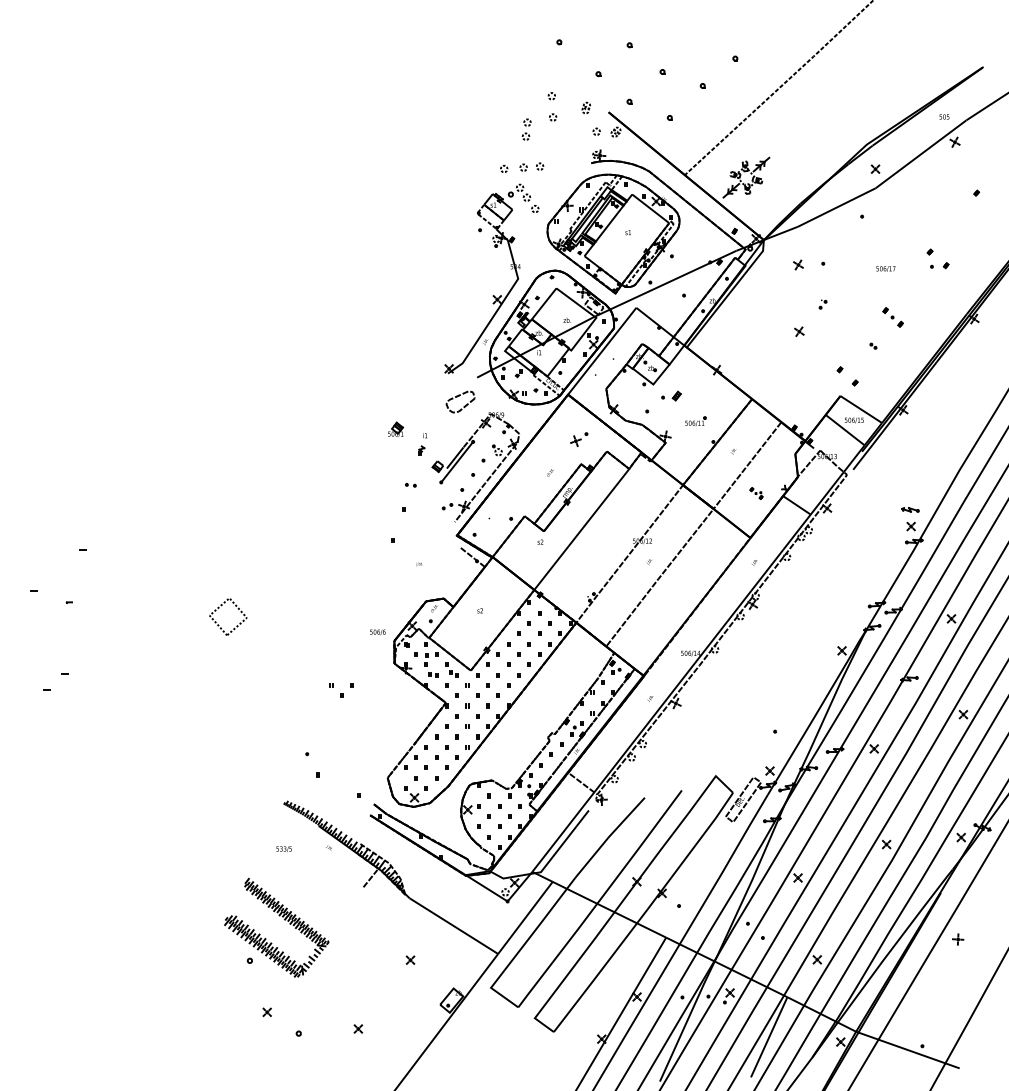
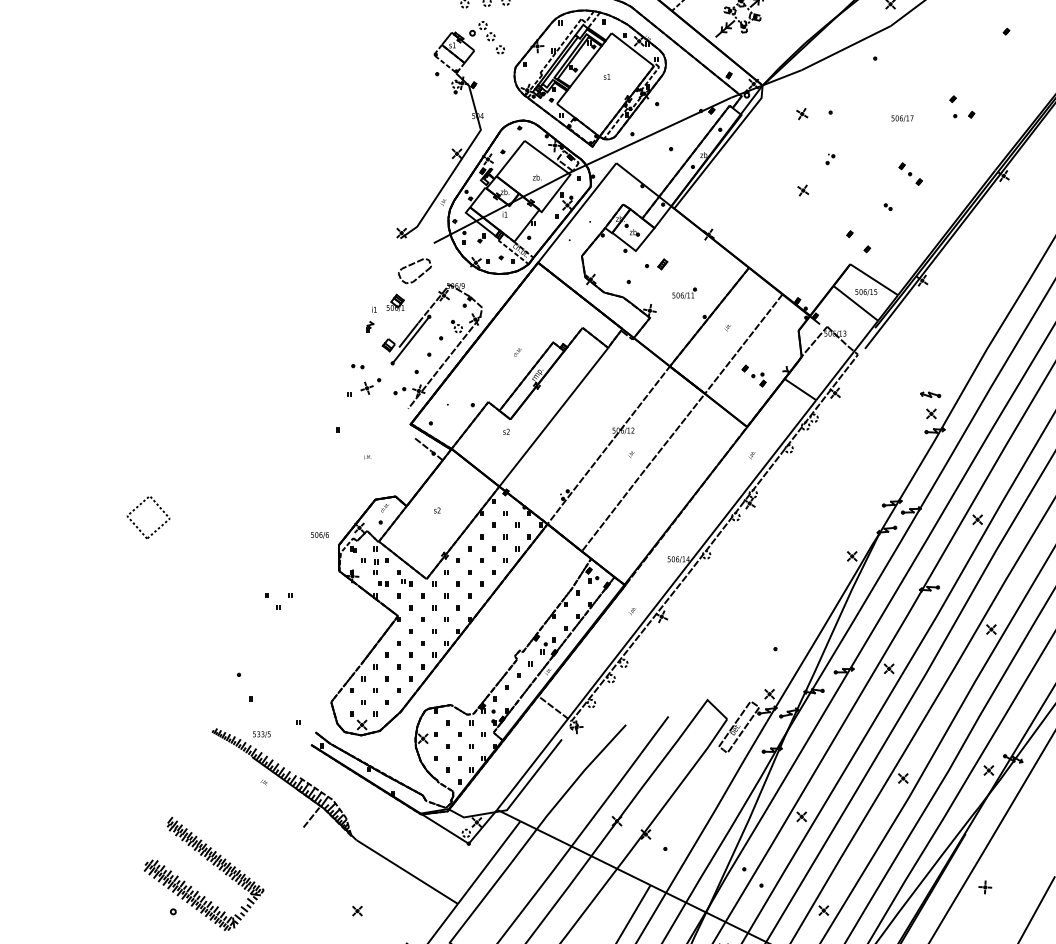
part: (395, 429) -> (395, 302), moved
part: (579, 439) -> (371, 386), moved
part: (756, 493) -> (754, 376), size x1.67
text: (283, 848) -> (261, 733), moved

